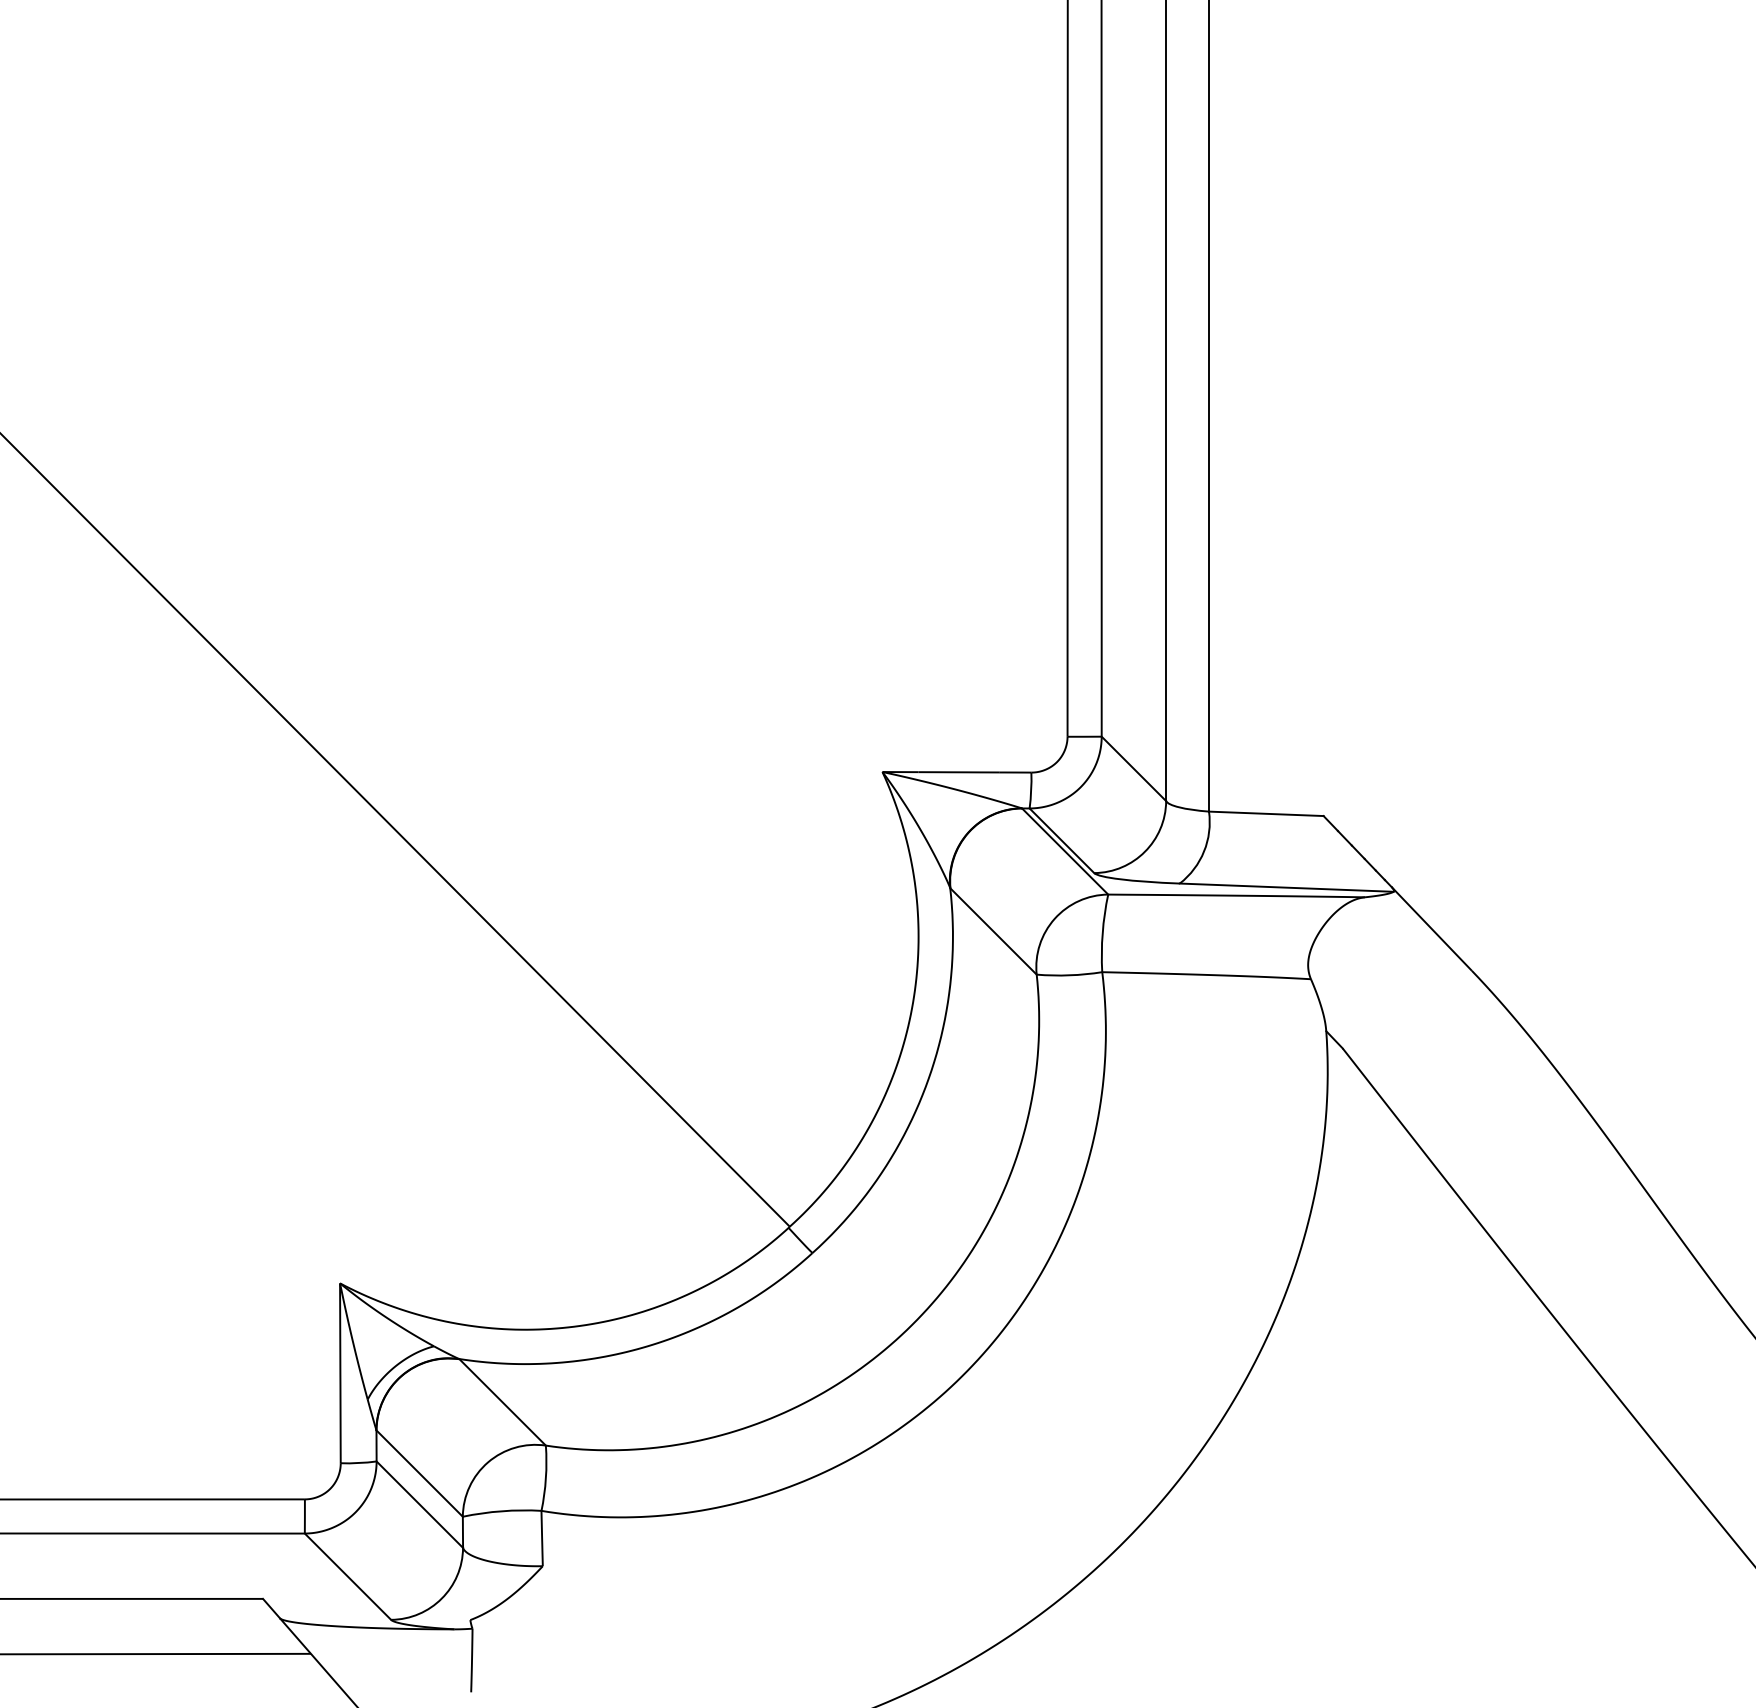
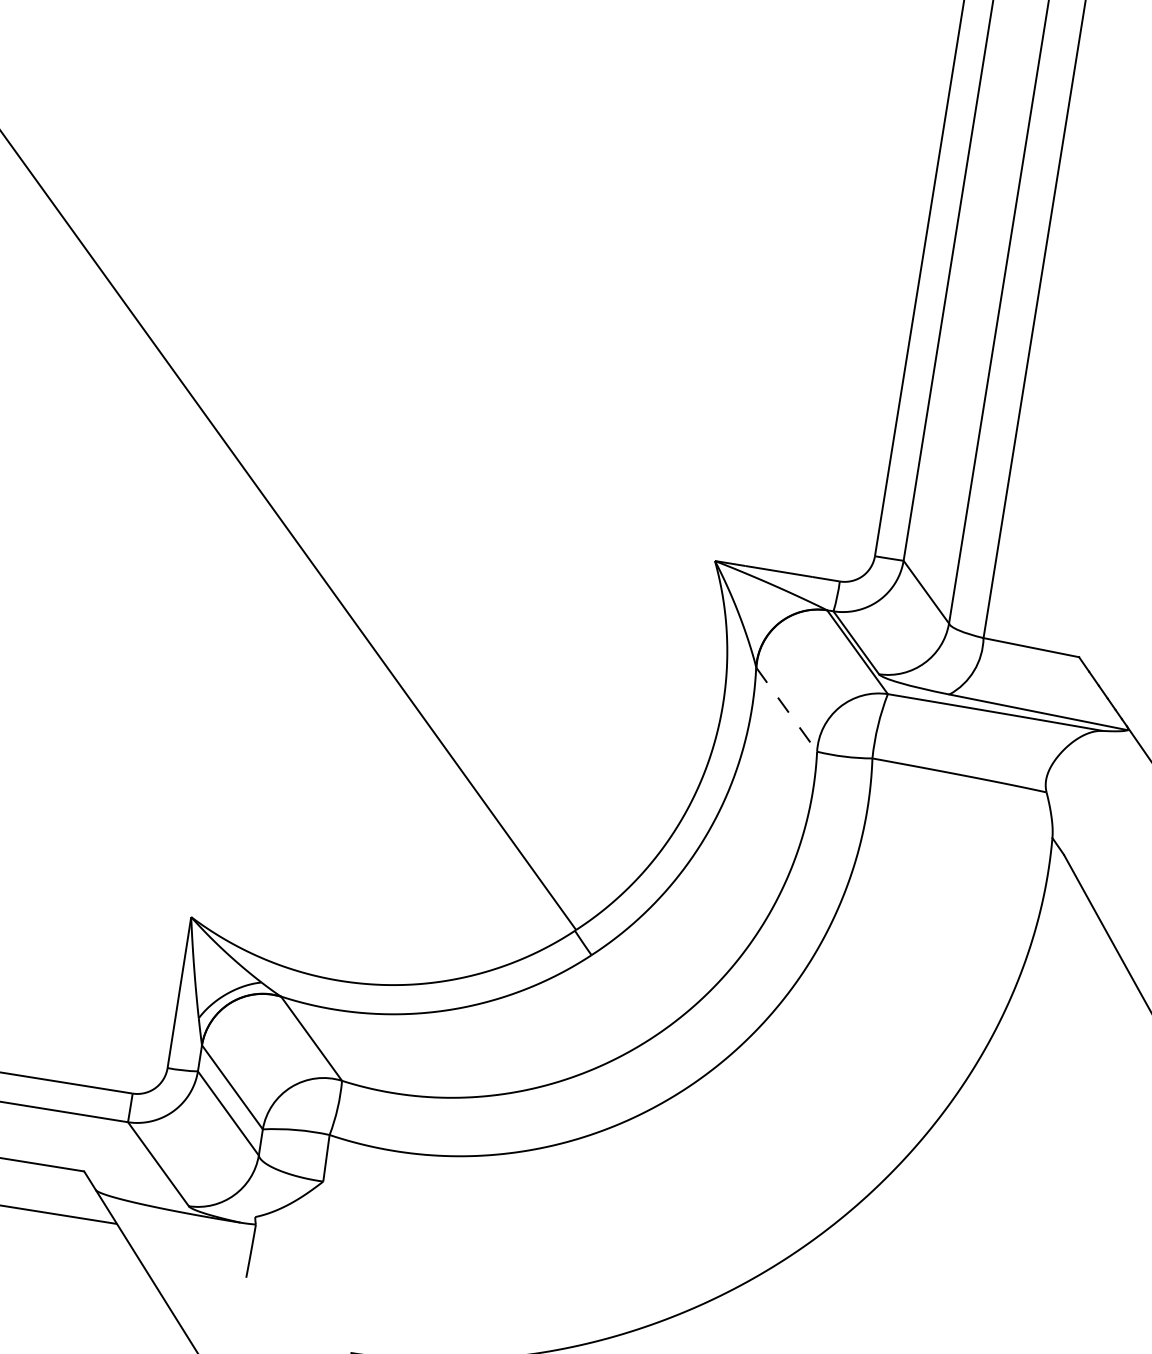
line: (993, 931) -> (786, 709), solid -> dashed

